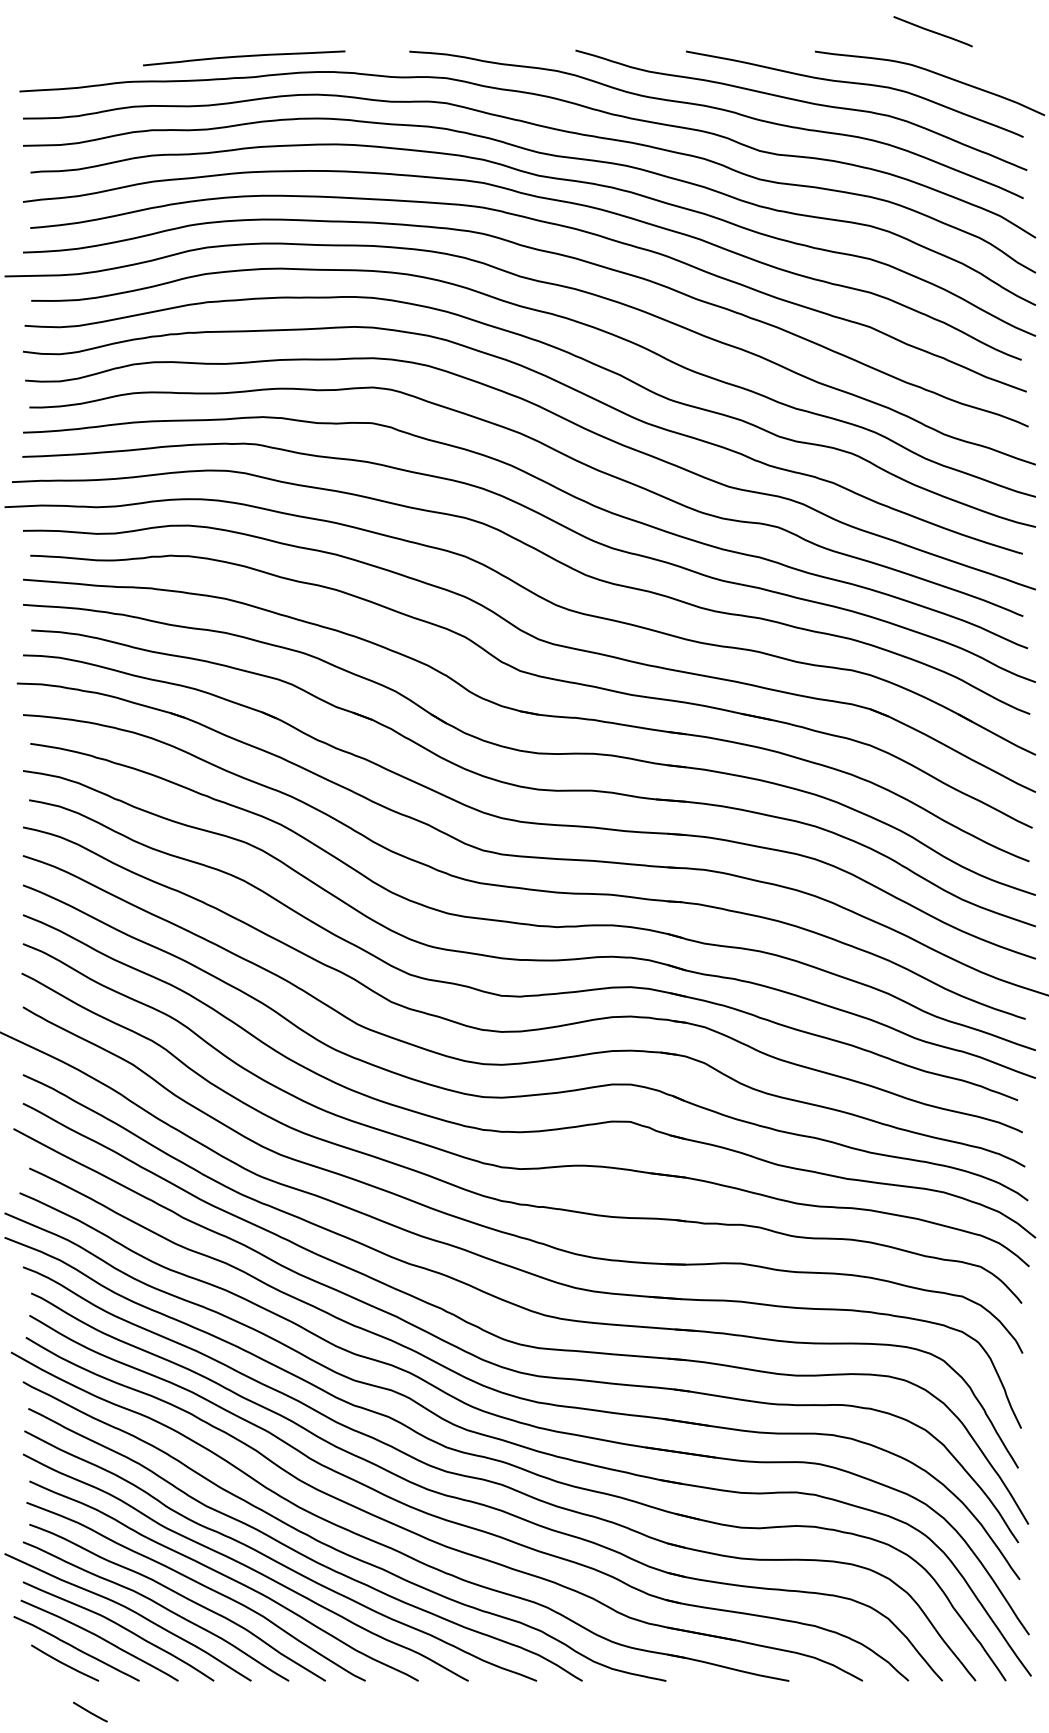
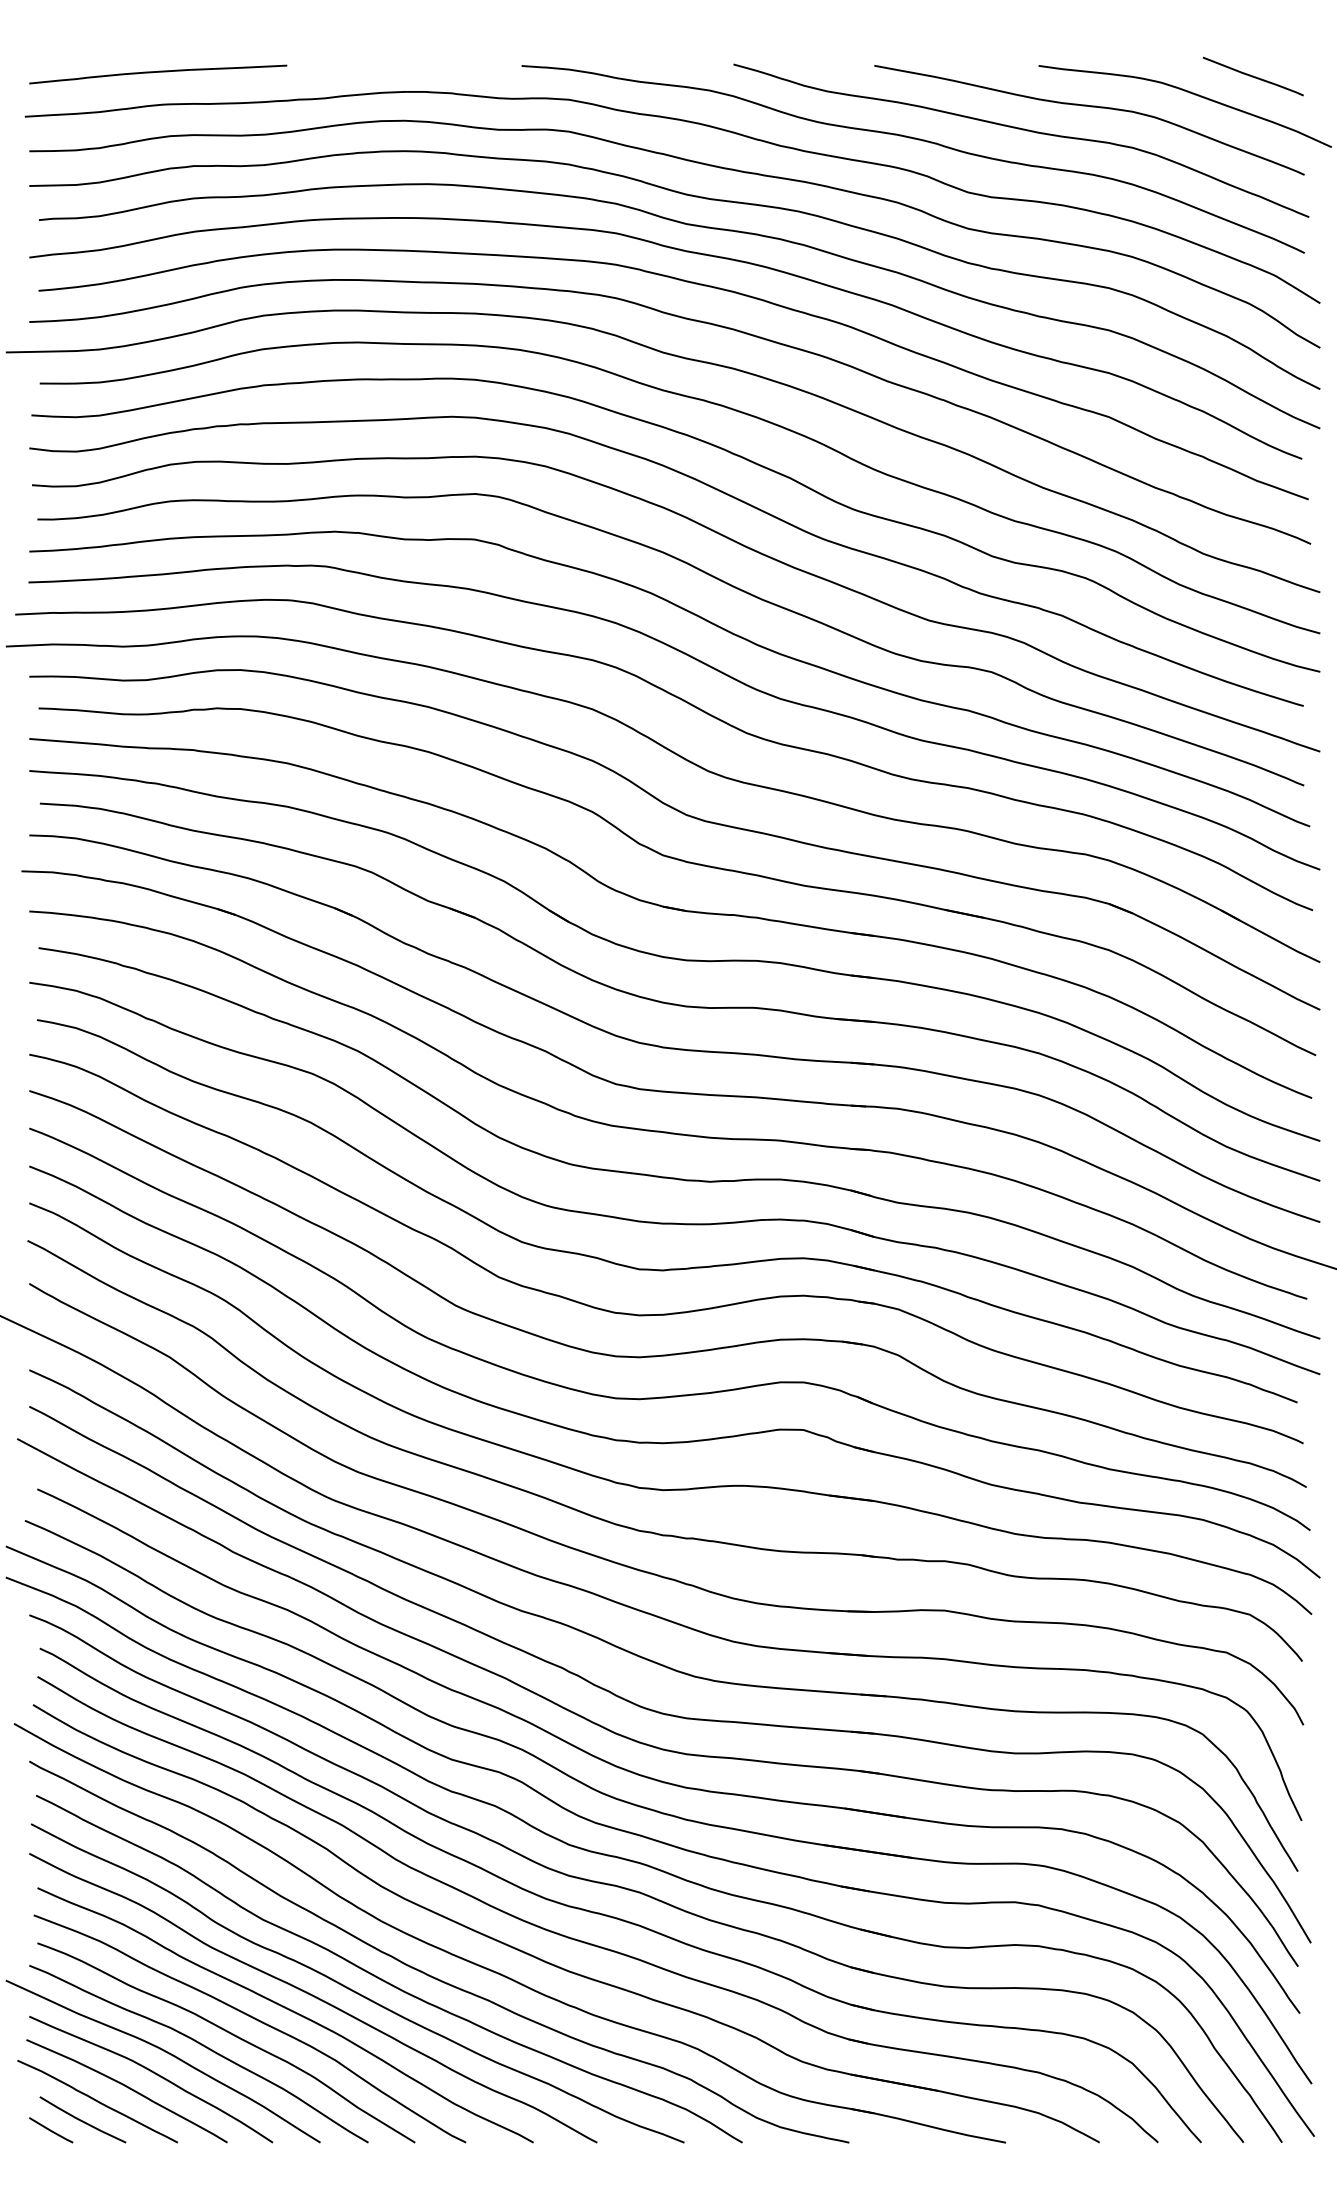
line: (932, 31) -> (1252, 76), moved
curve: (244, 56) -> (158, 72), moved
line: (90, 1712) -> (51, 2130), moved

